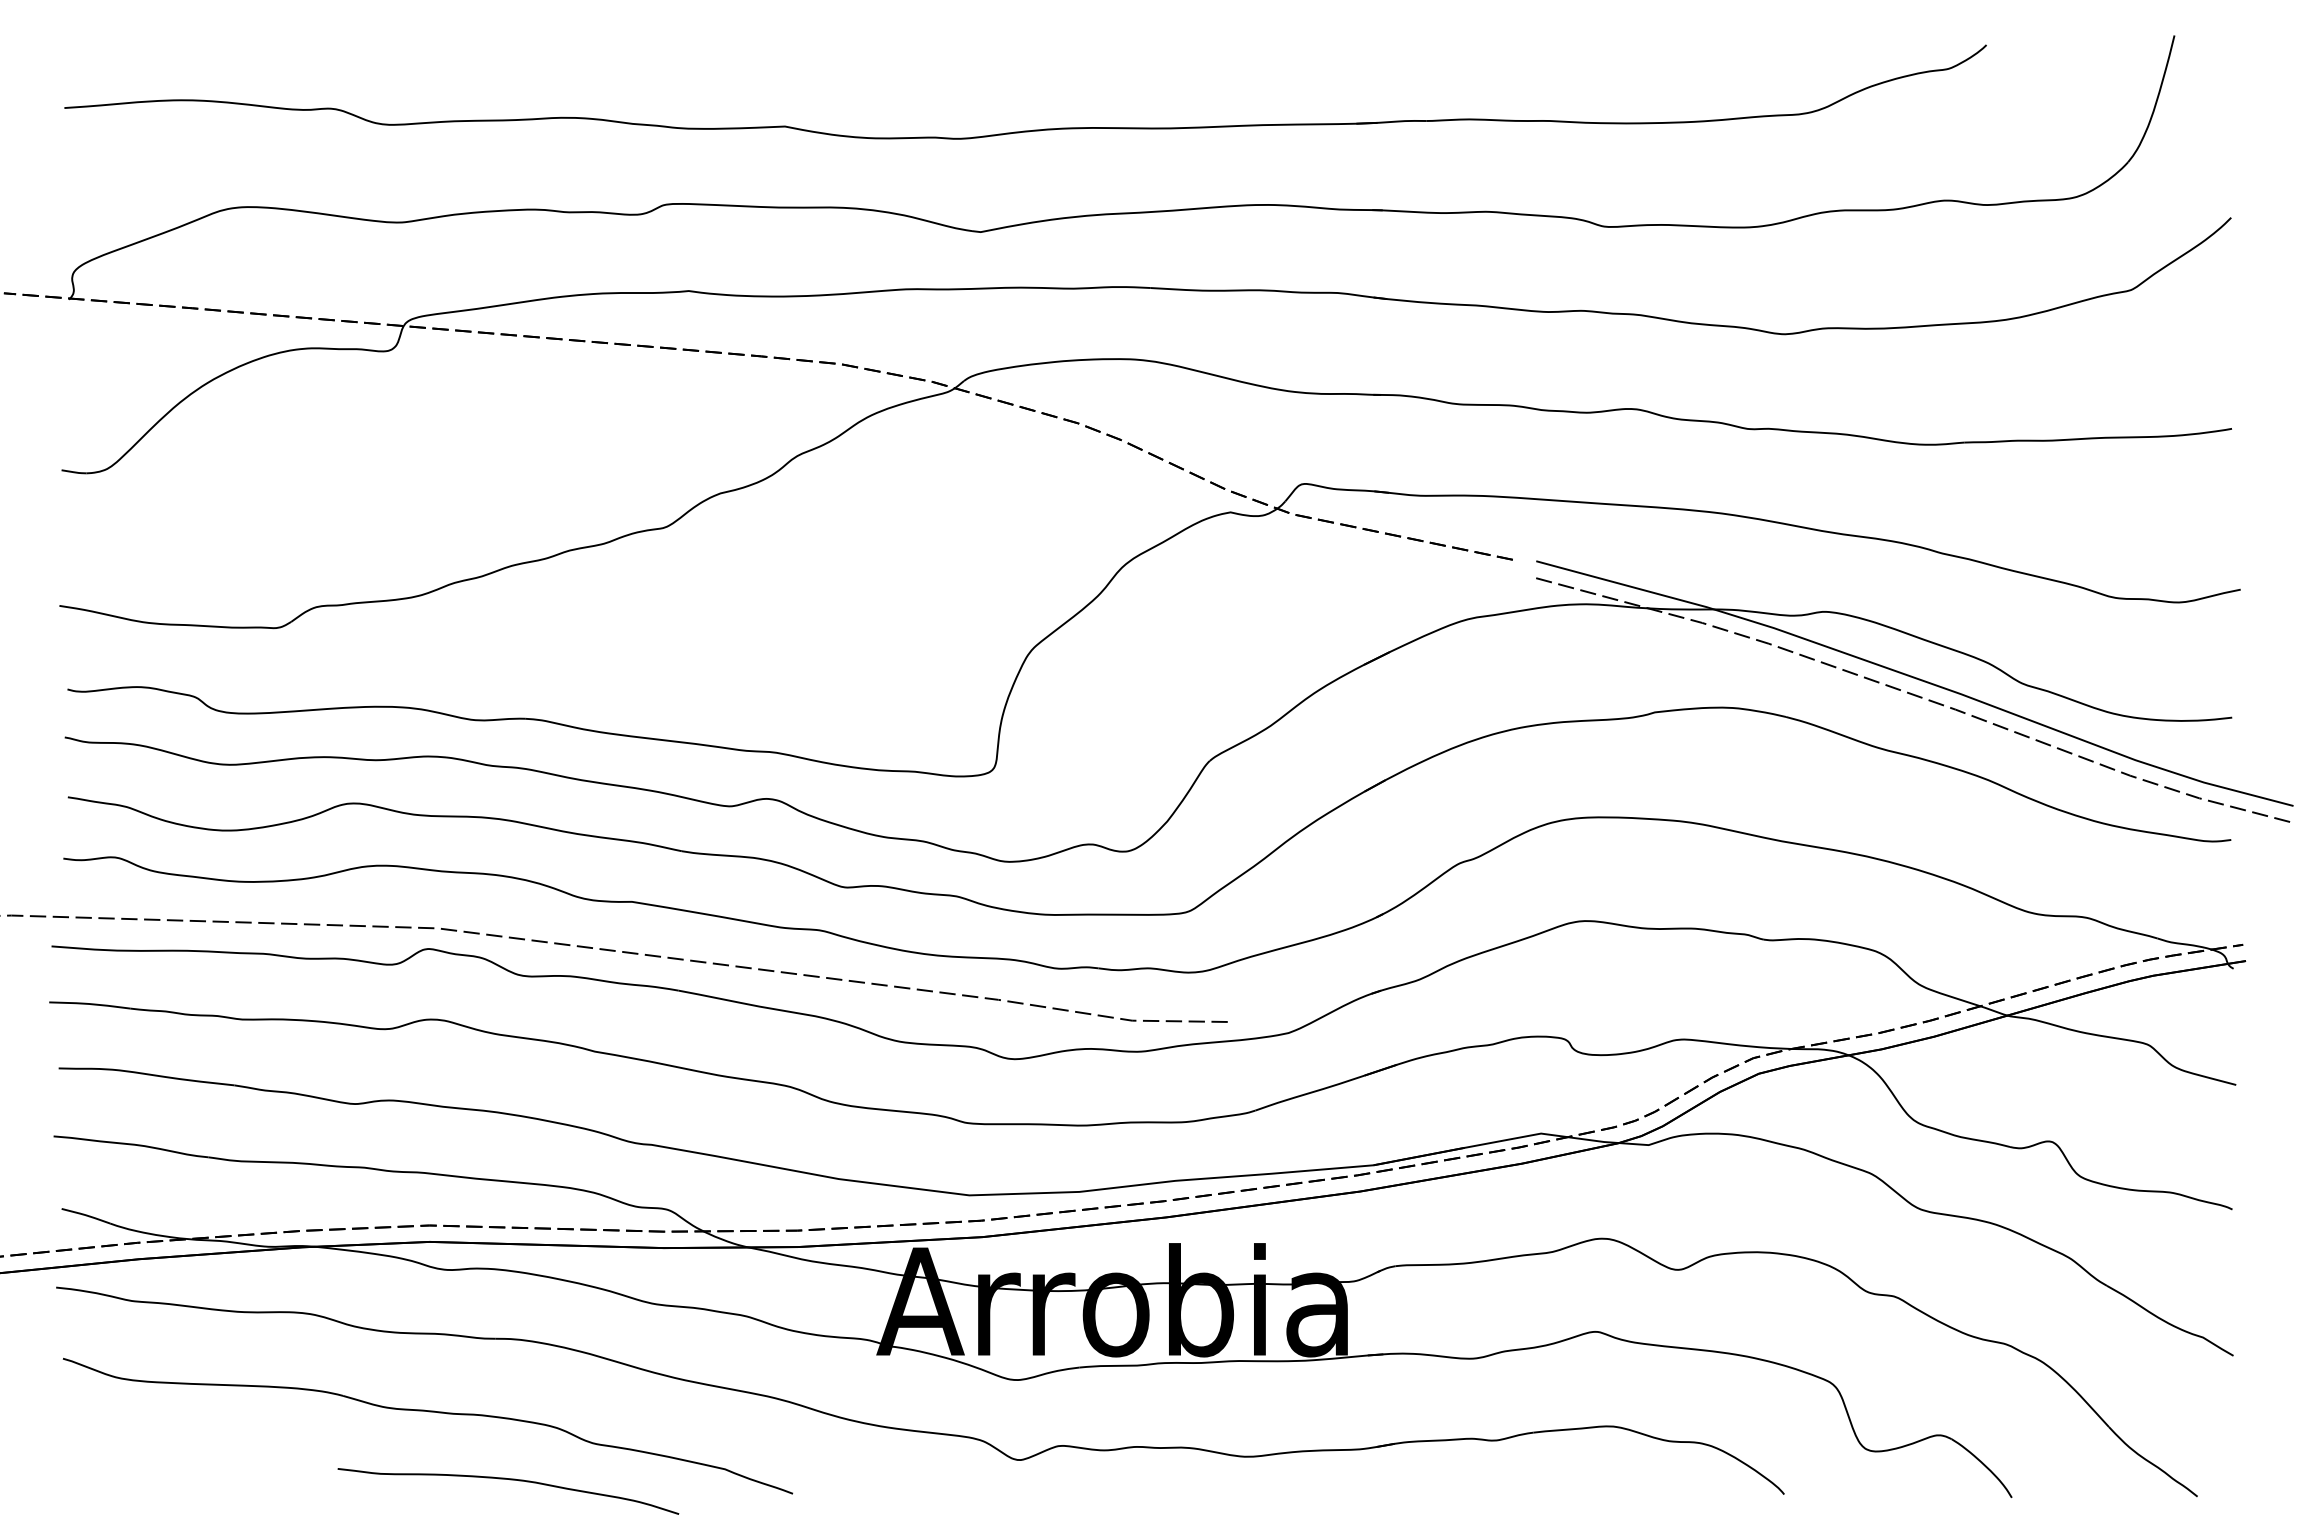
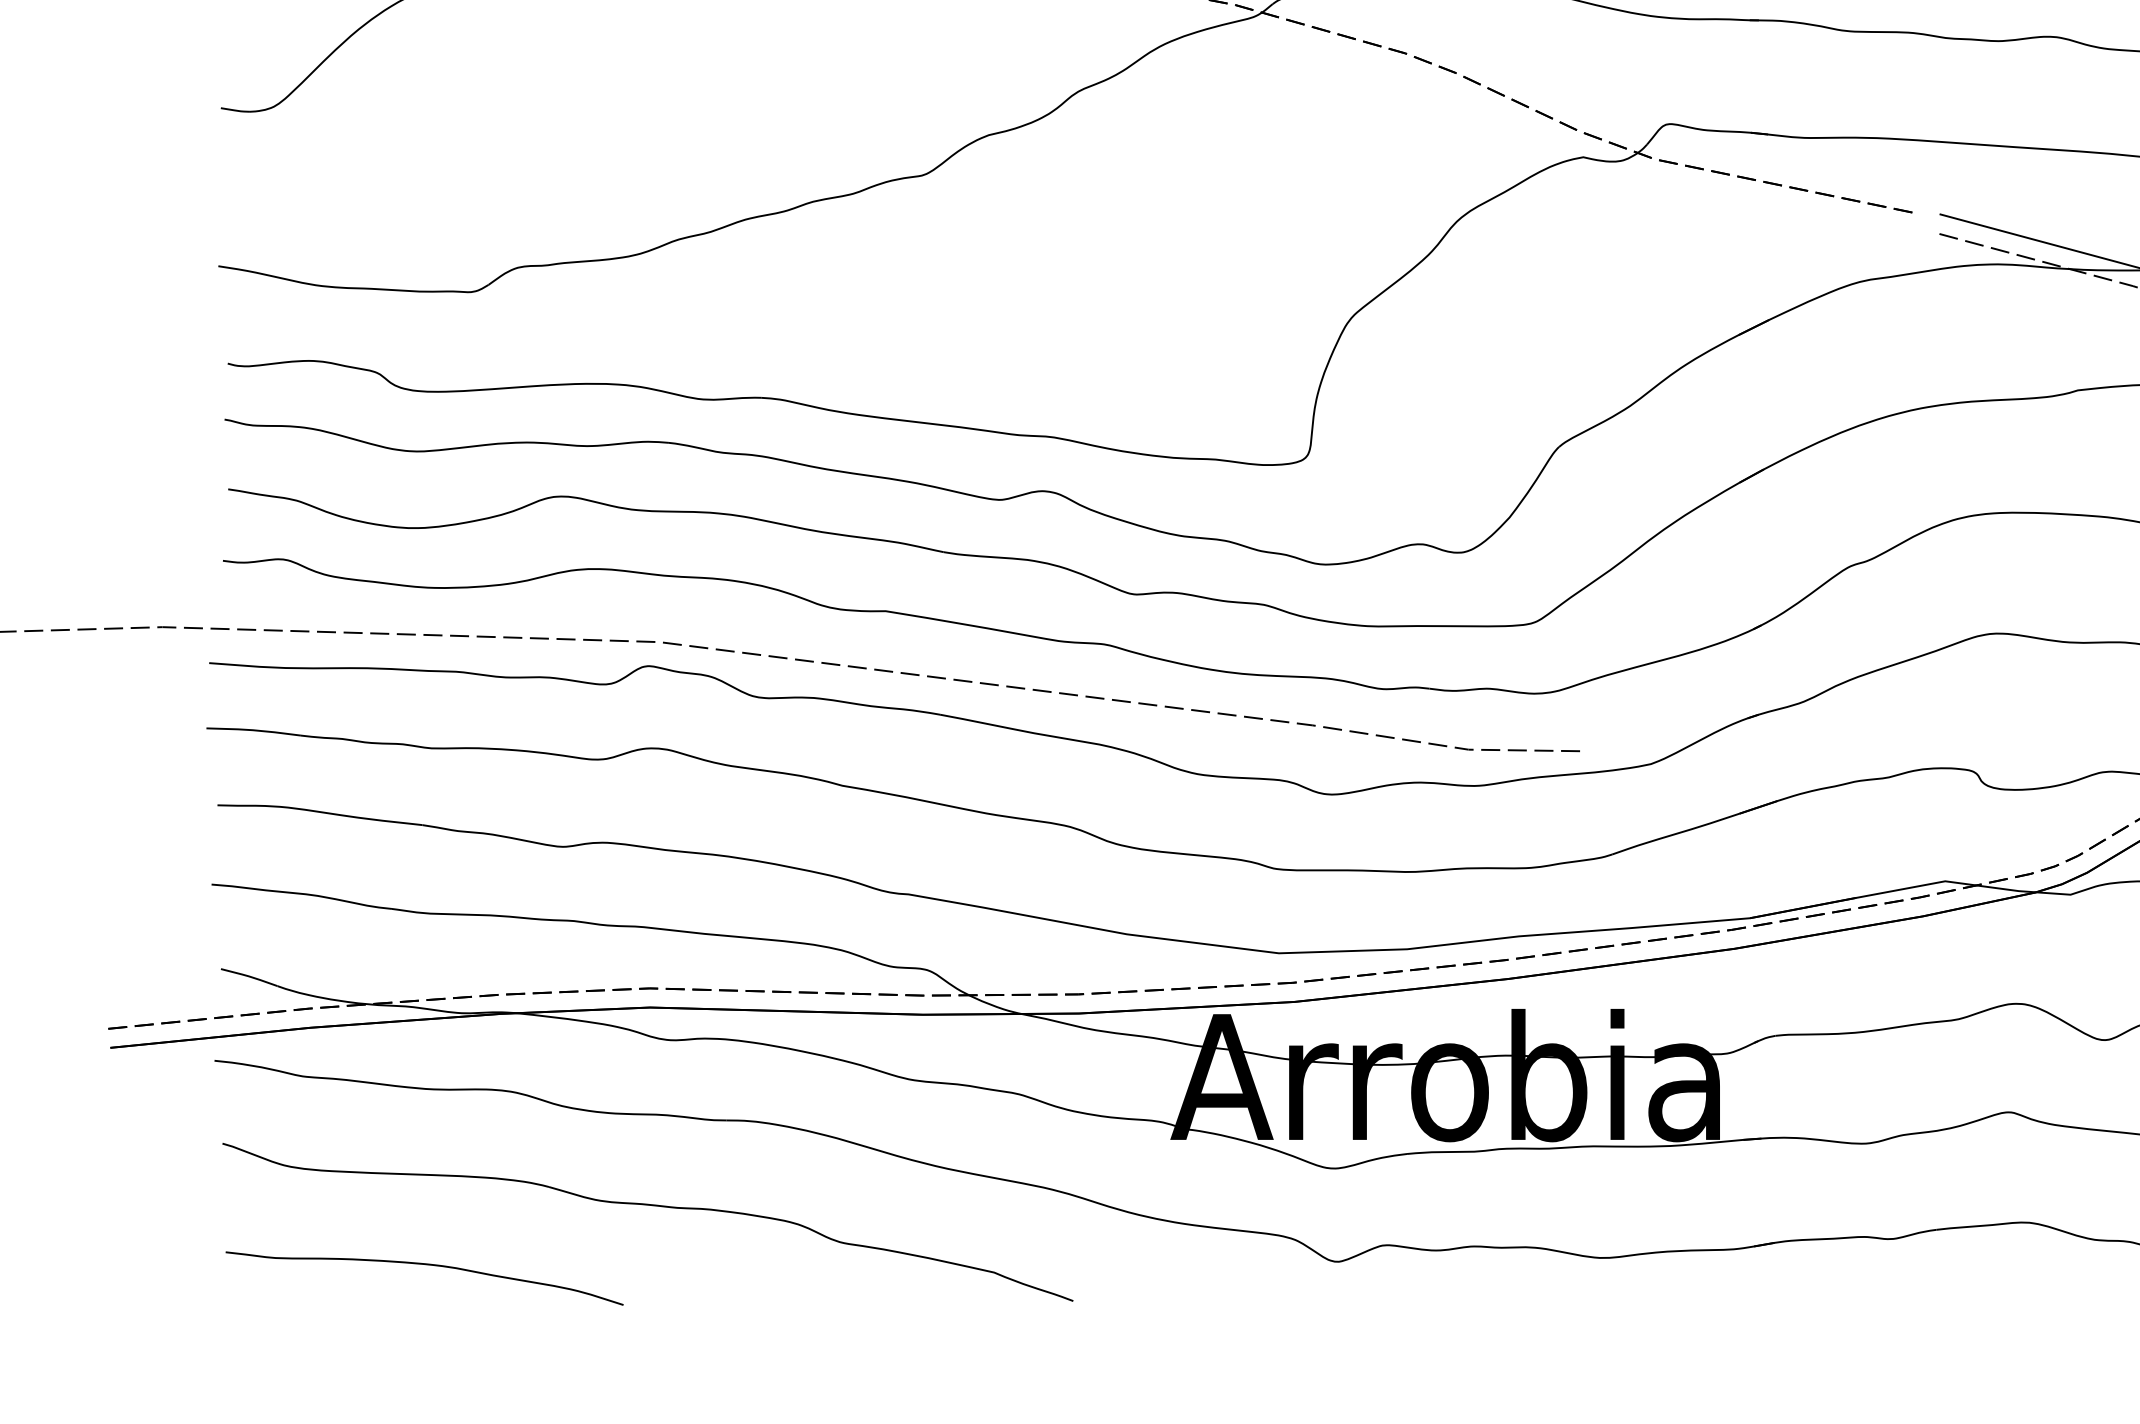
curve: (510, 1480) -> (427, 1265), moved

